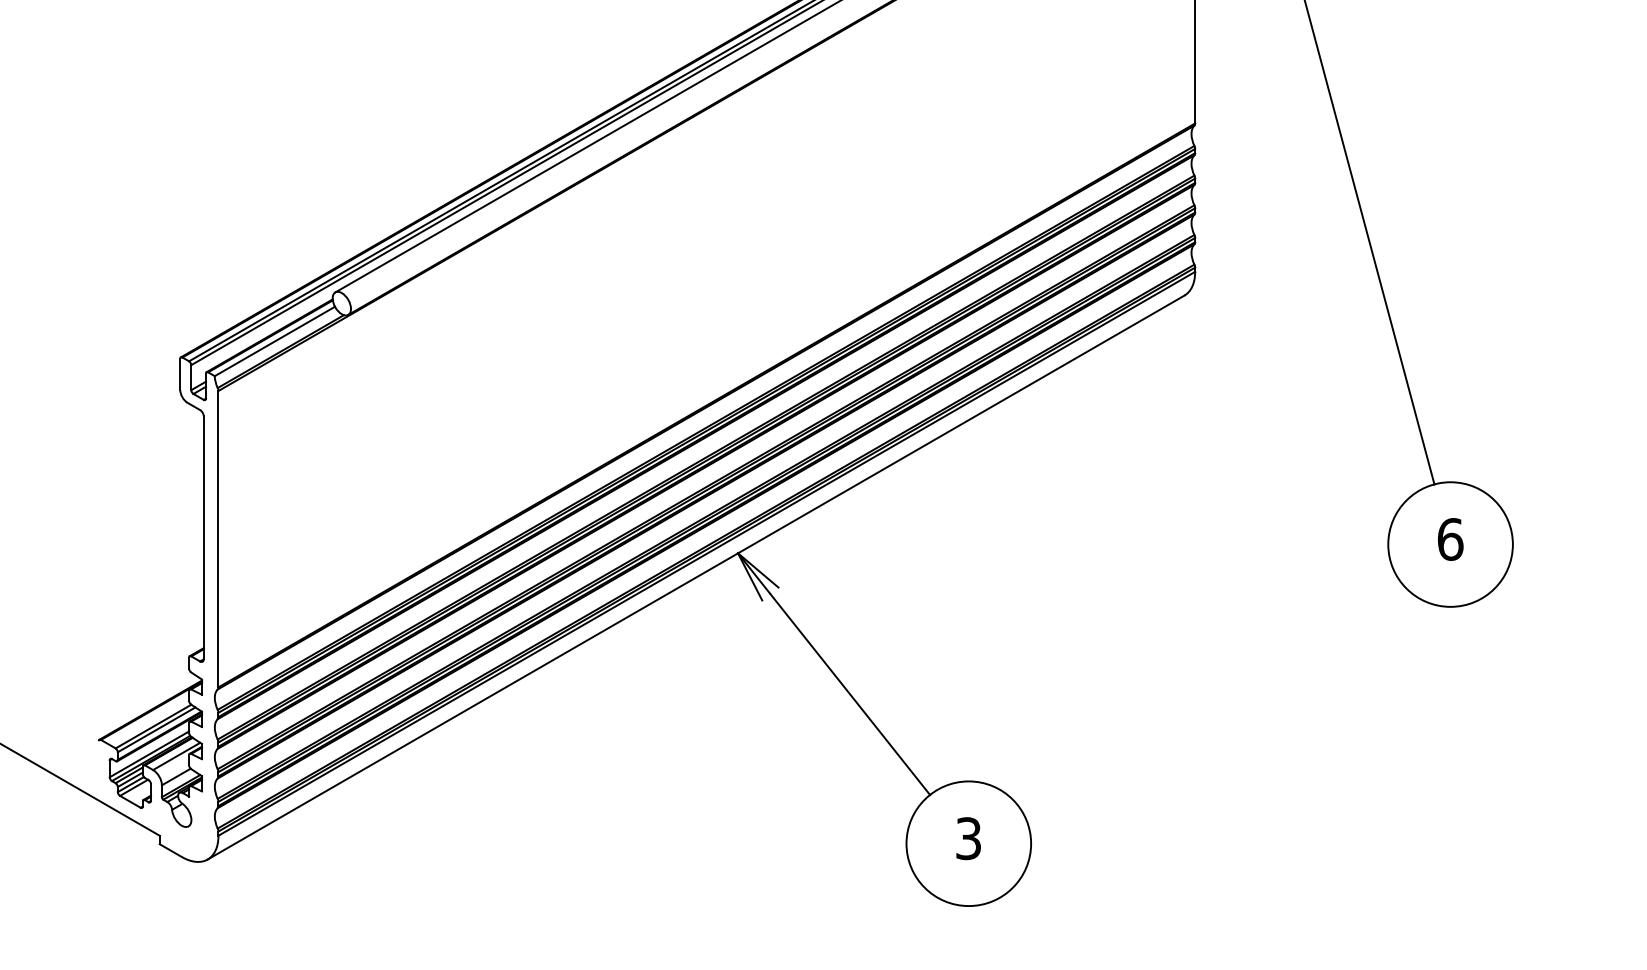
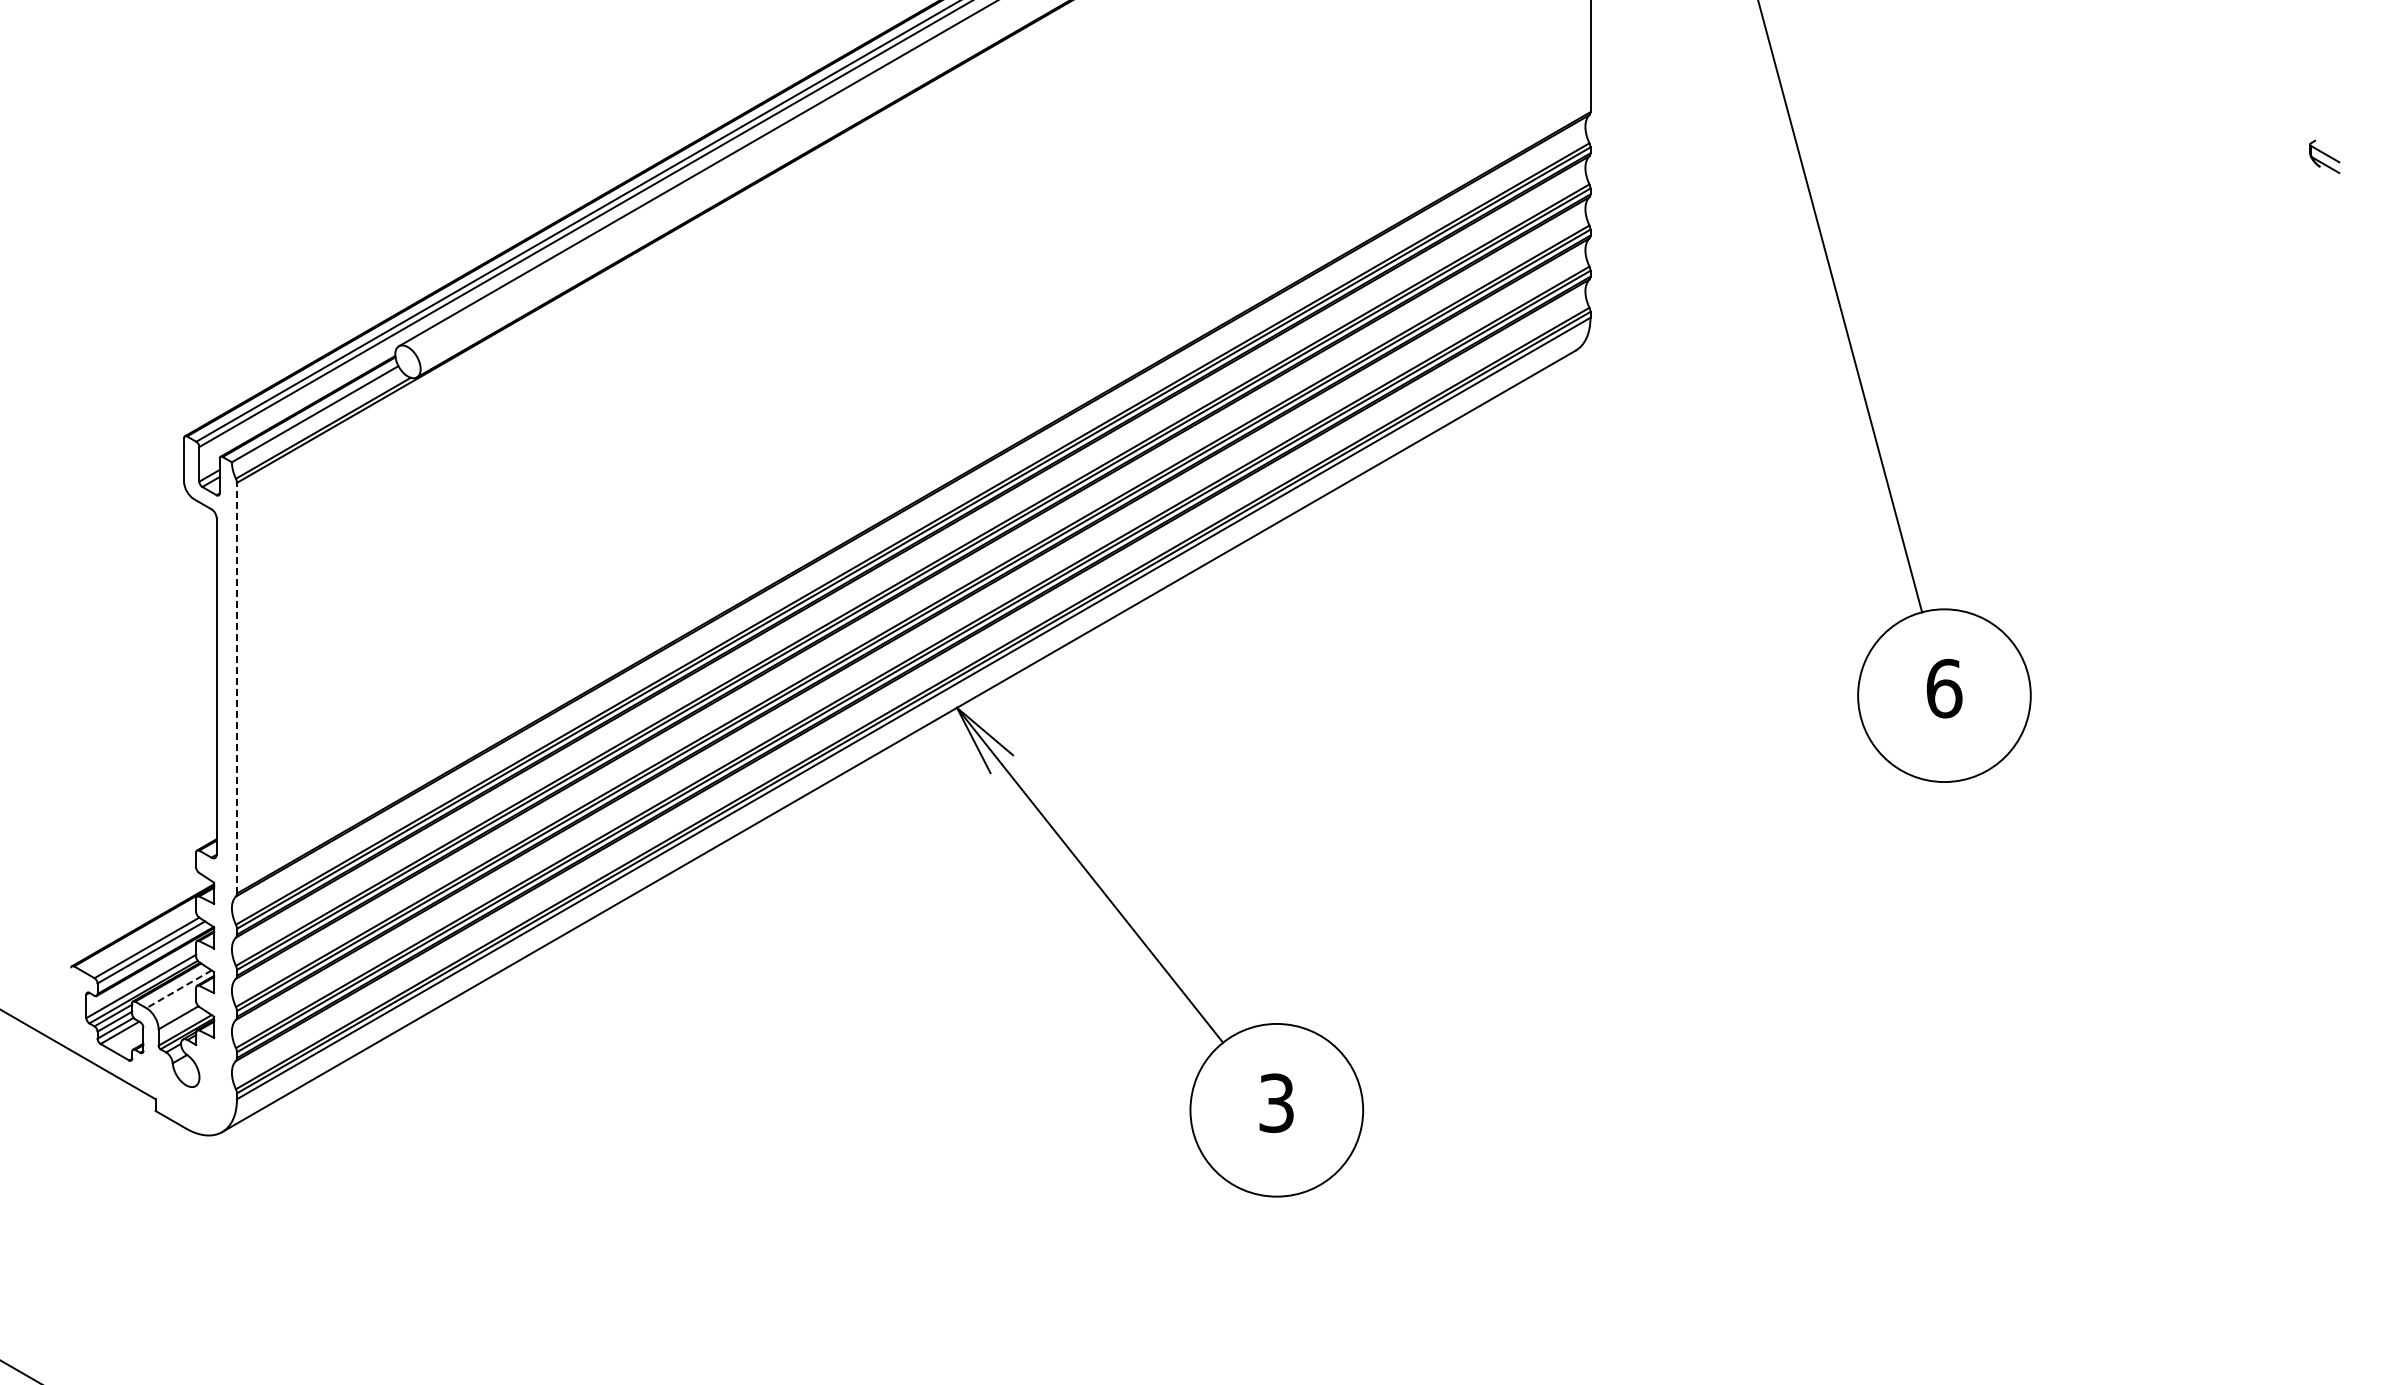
line: (218, 538) -> (237, 687), solid -> dashed
line: (176, 756) -> (179, 989), solid -> dashed

